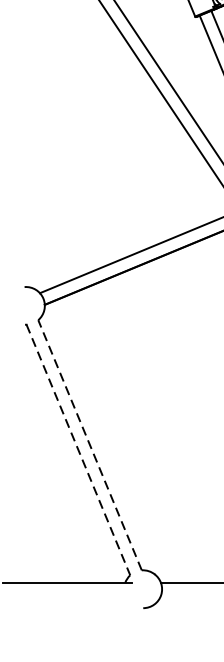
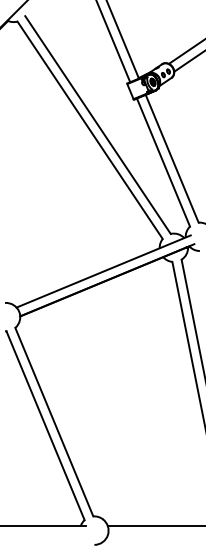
line: (90, 445) -> (54, 422), dashed -> solid
line: (78, 451) -> (45, 426), dashed -> solid

